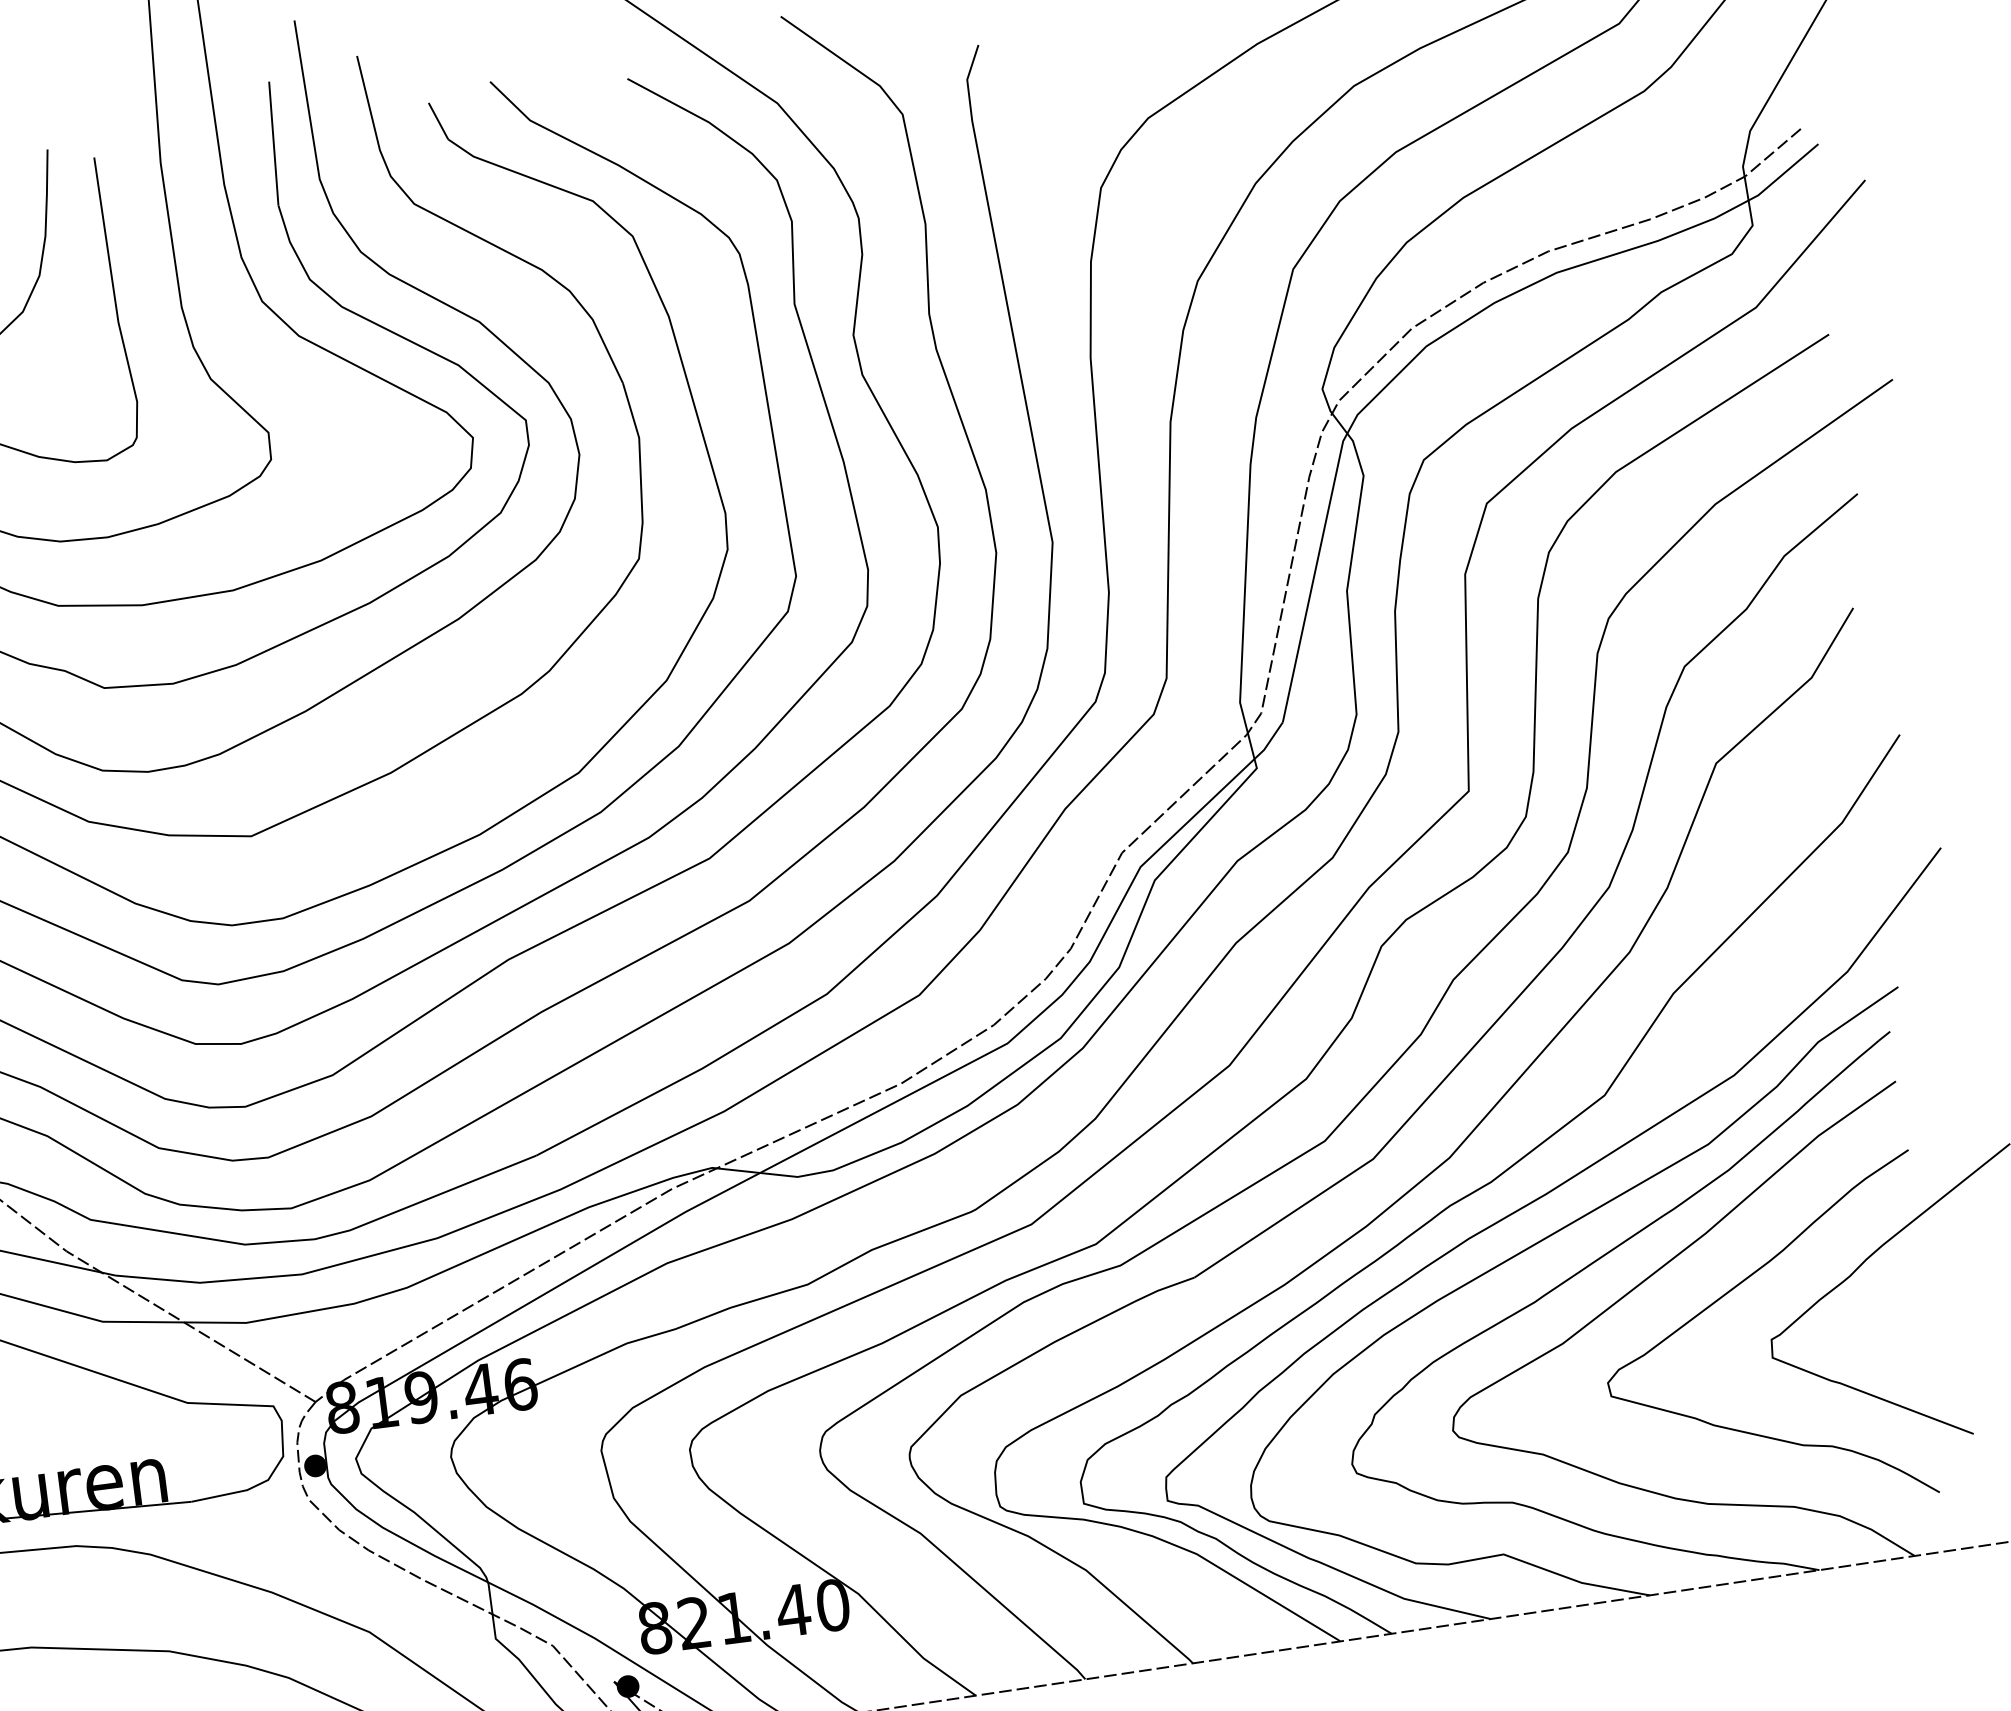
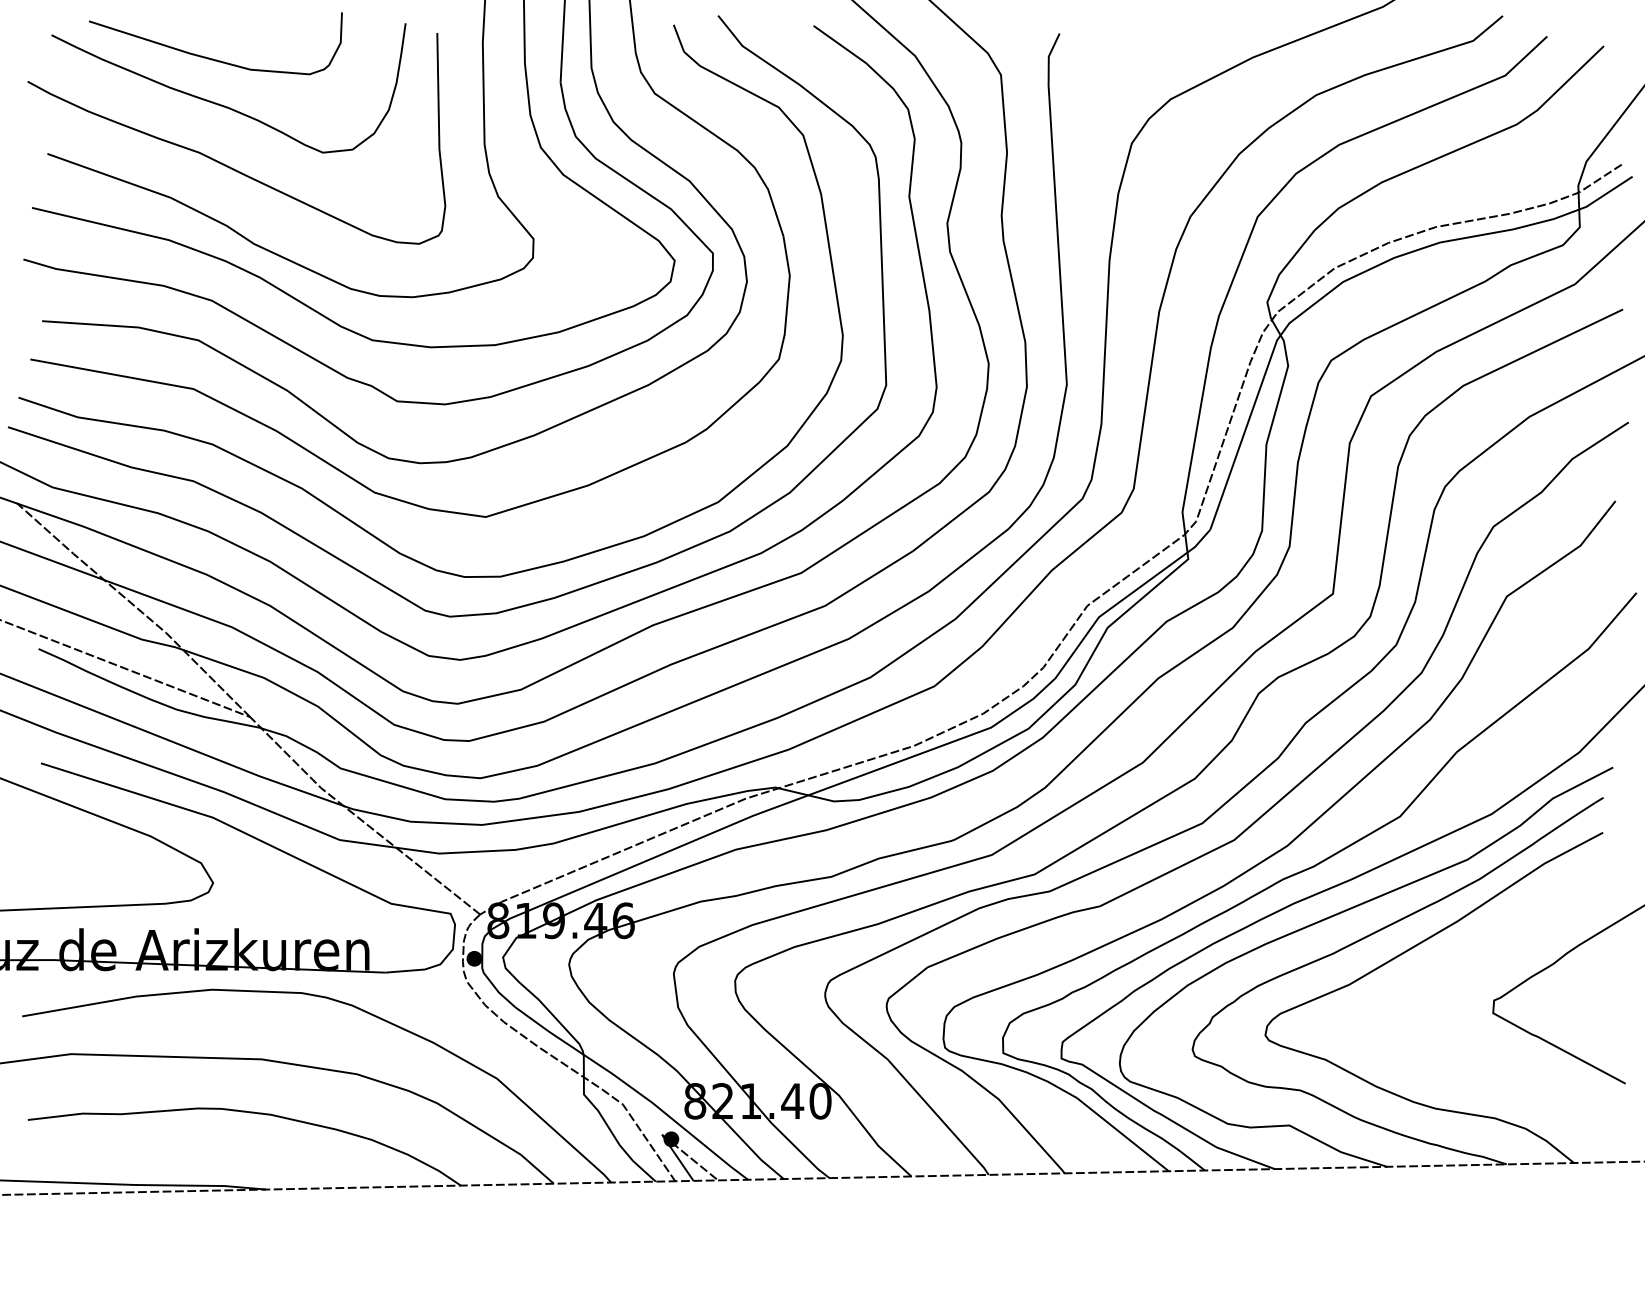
curve: (1732, 1291) -> (1471, 963), removed

